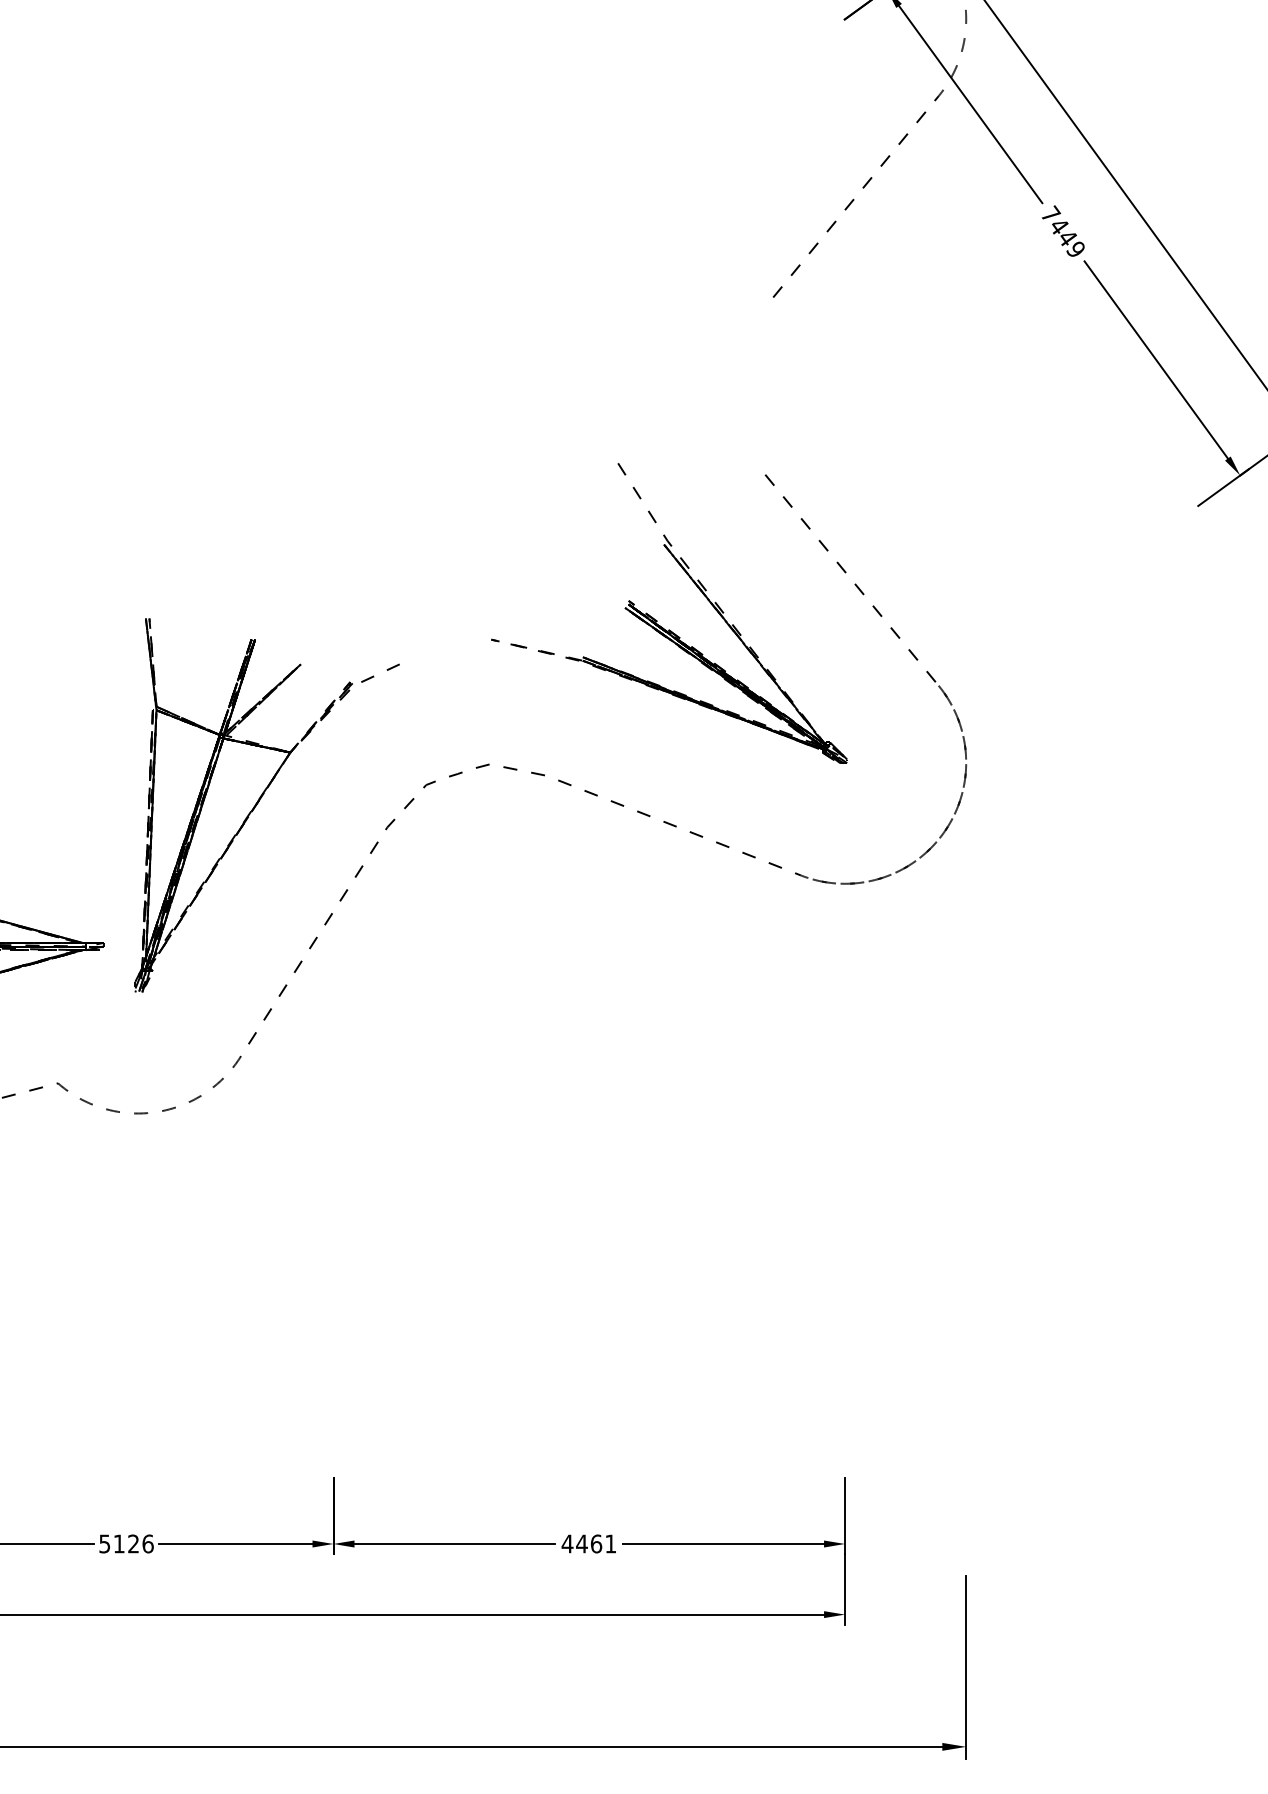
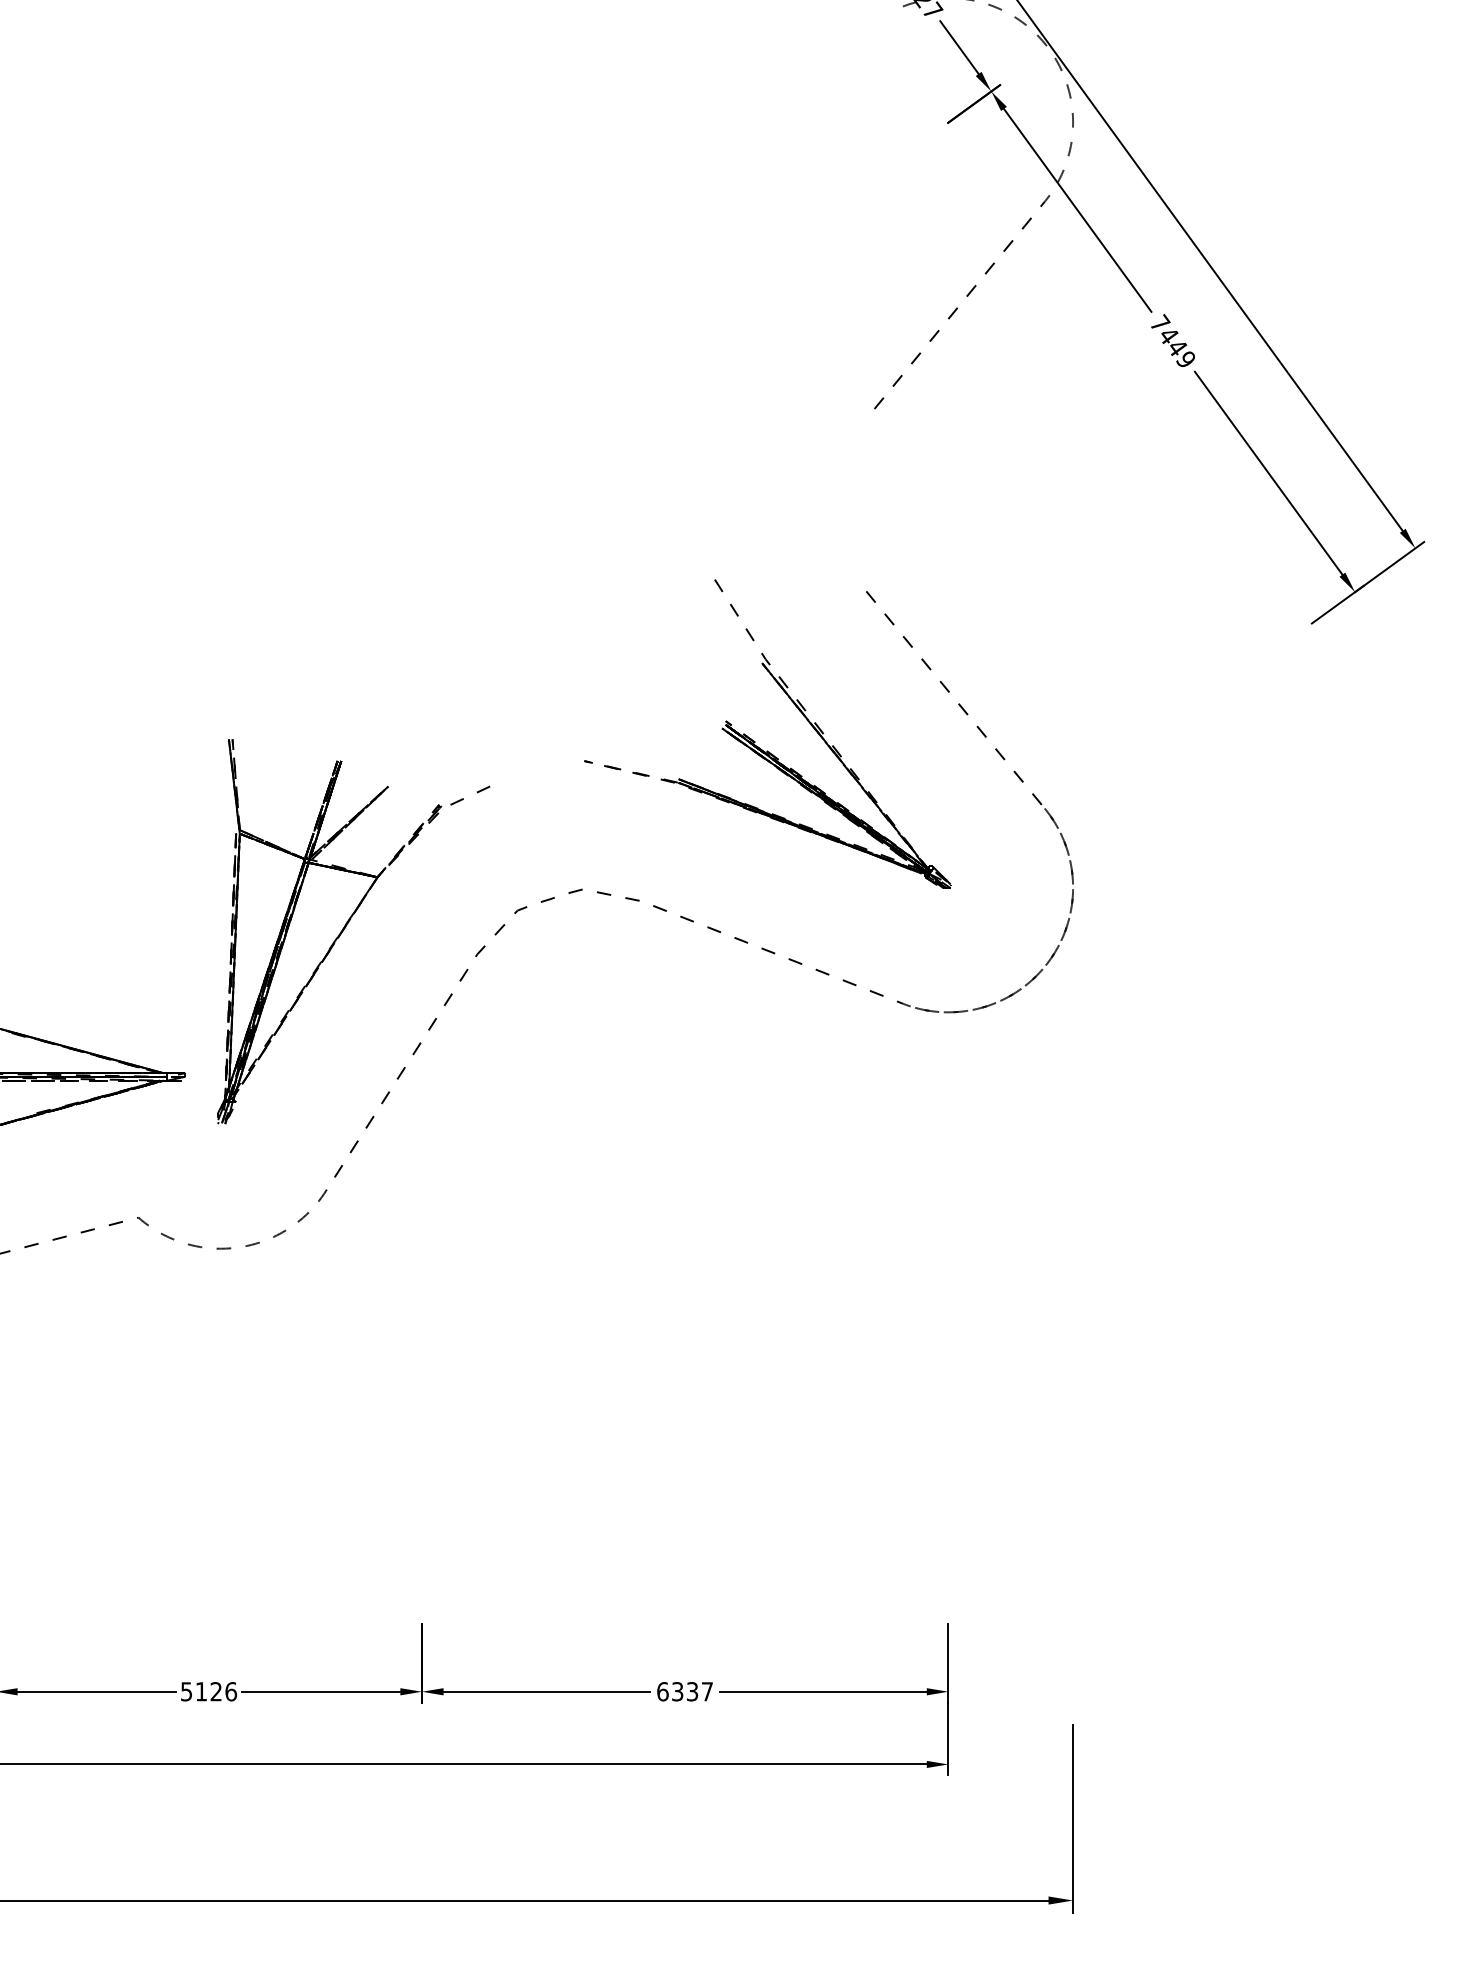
text: (588, 1543) -> (684, 1691), 4461 -> 6337

